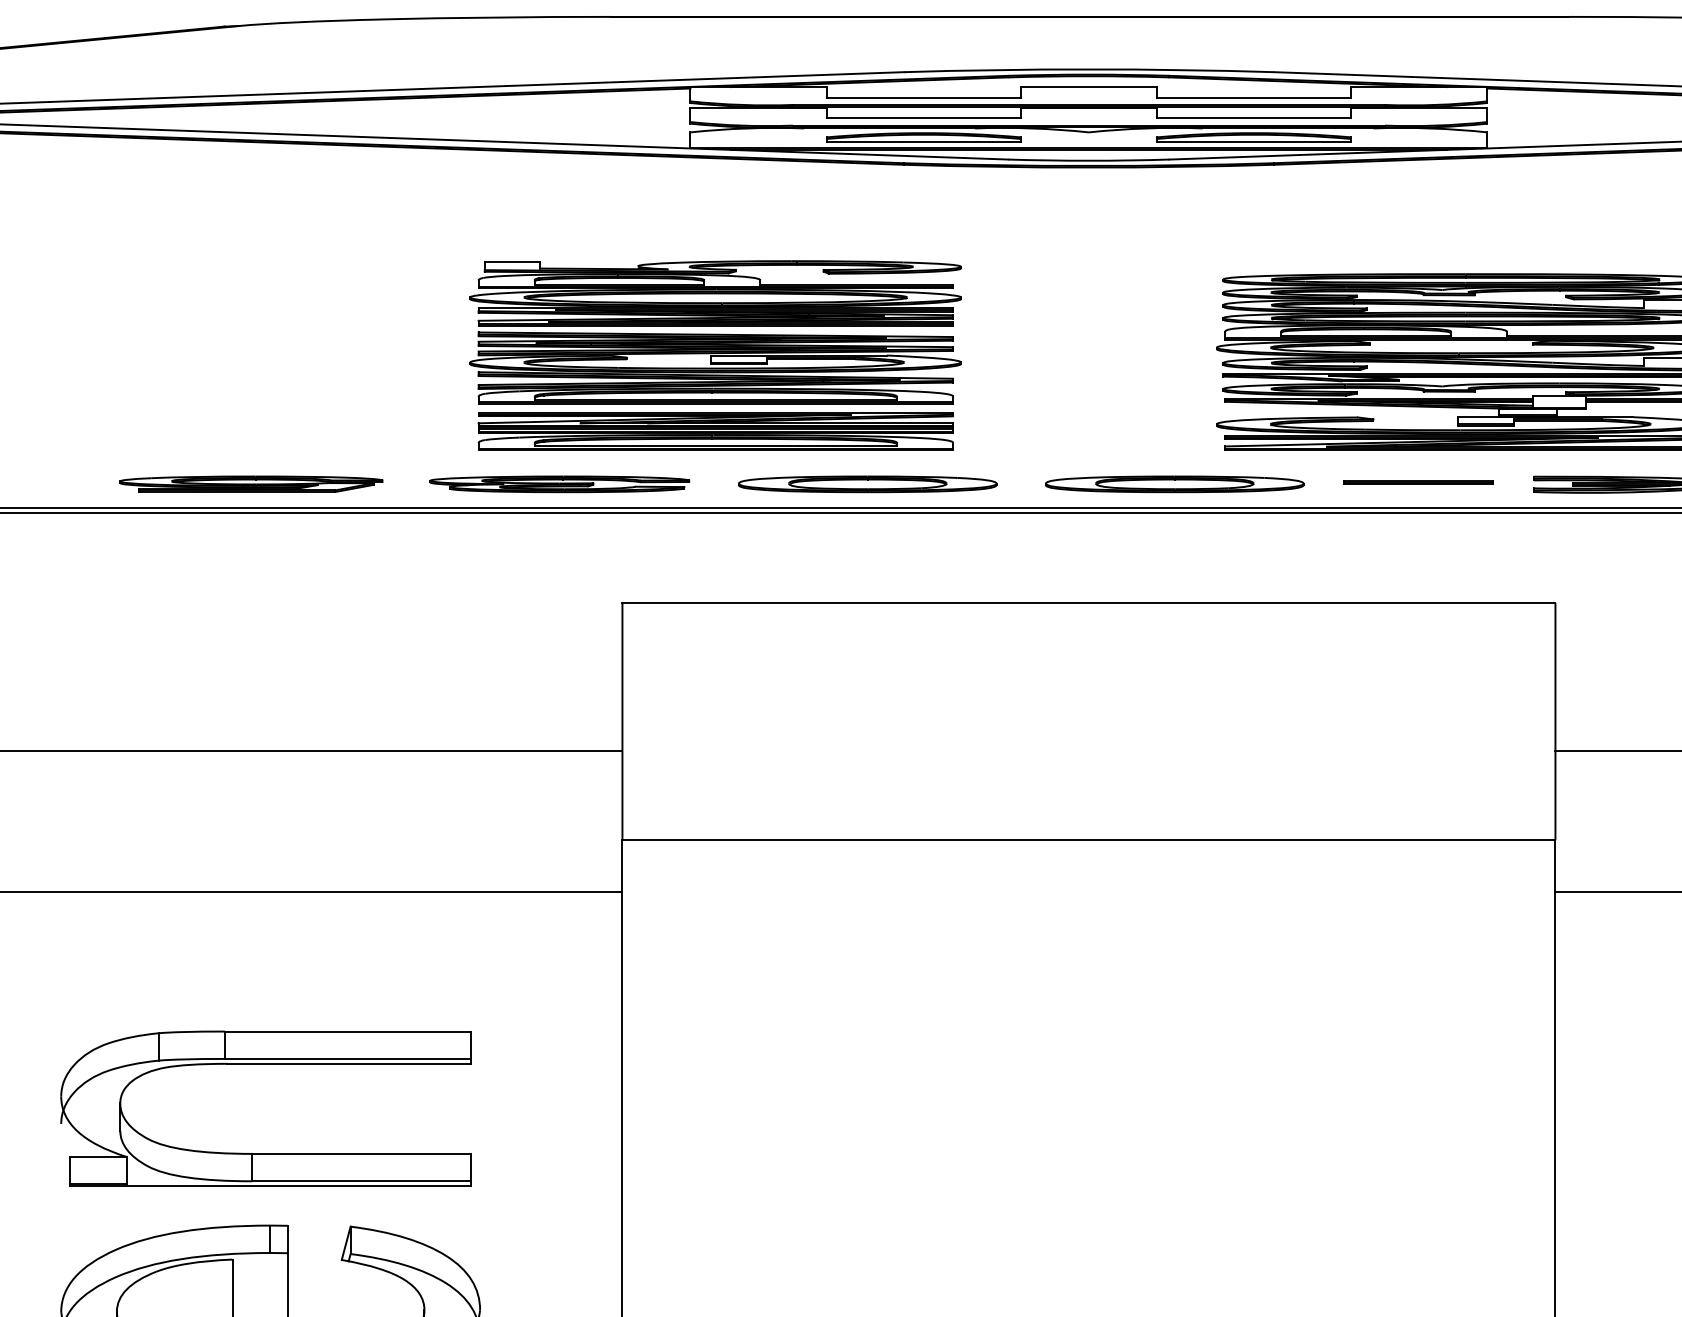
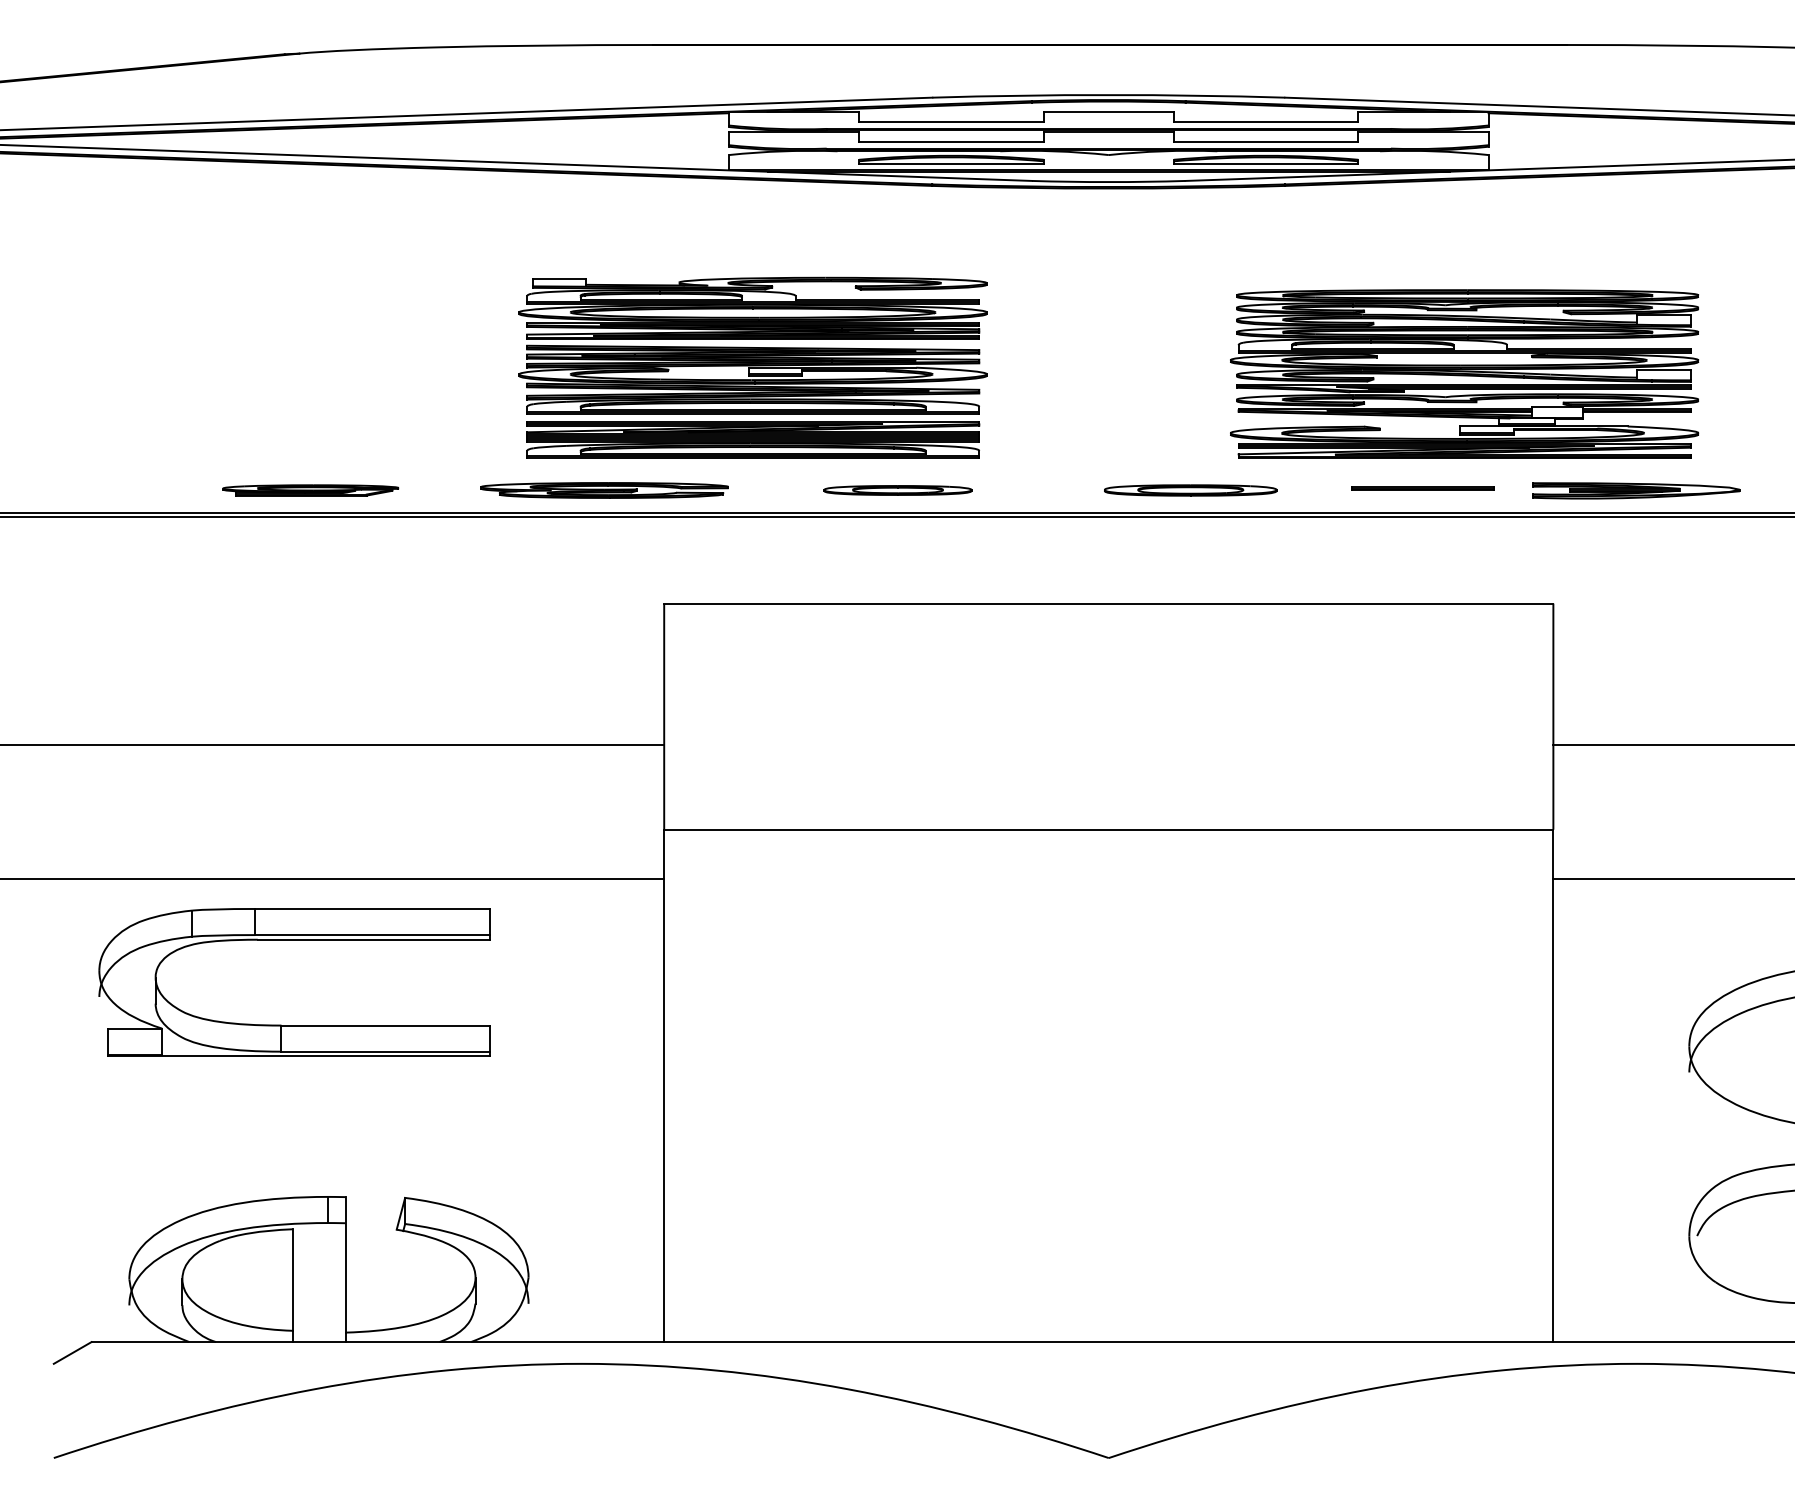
part: (251, 484) -> (310, 490), size x0.7
part: (867, 484) -> (897, 490), size x0.6
part: (1174, 484) -> (1190, 490), size x0.7
part: (265, 1064) -> (294, 940), moved

